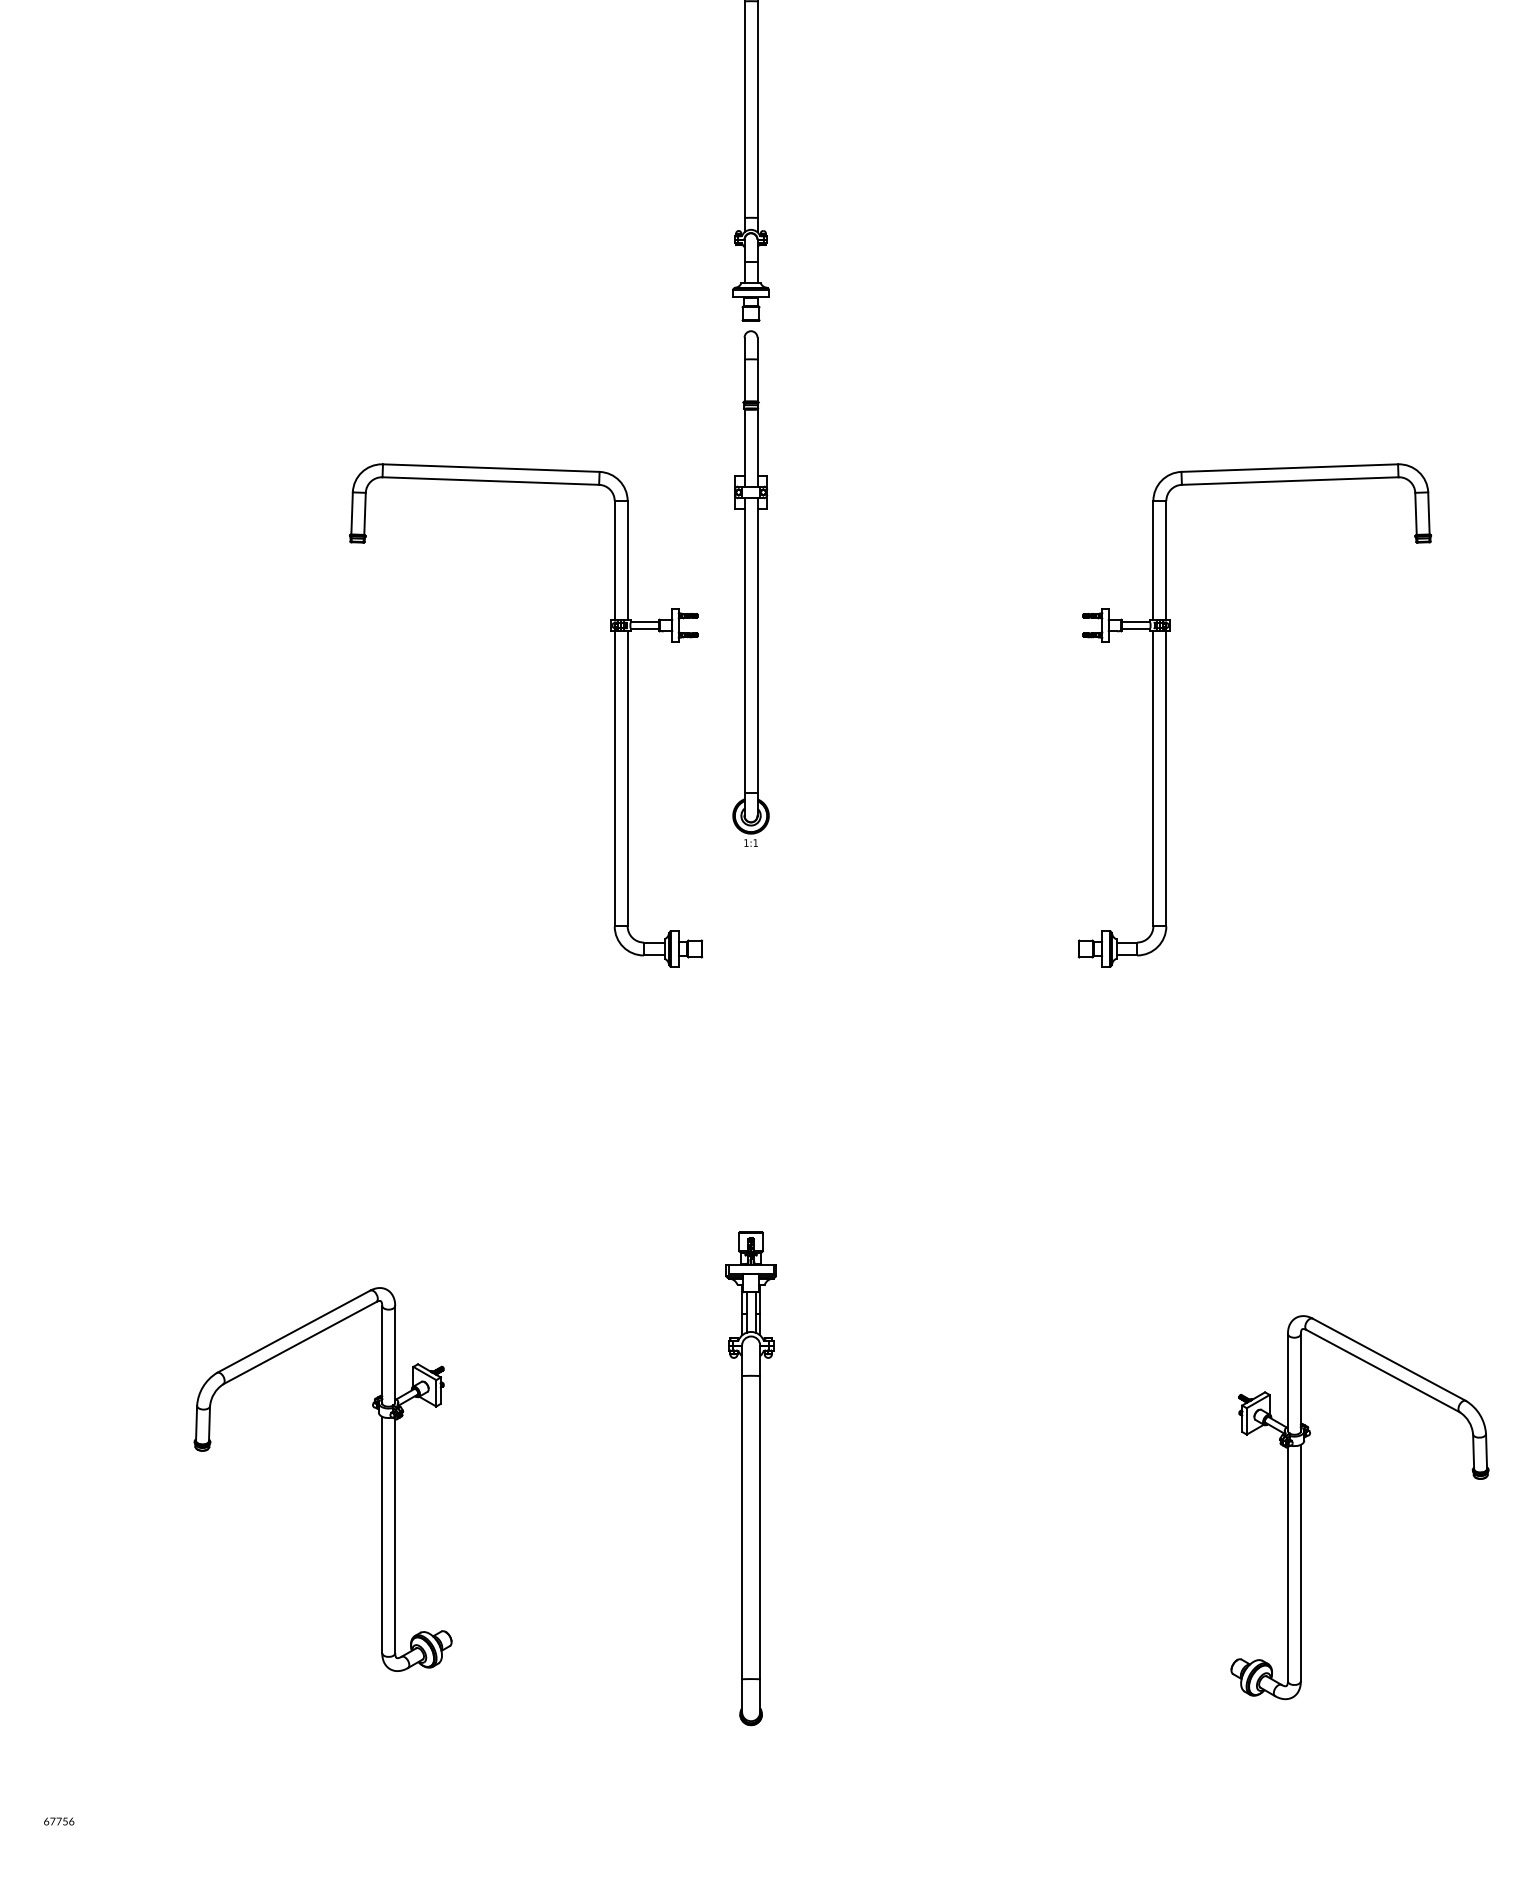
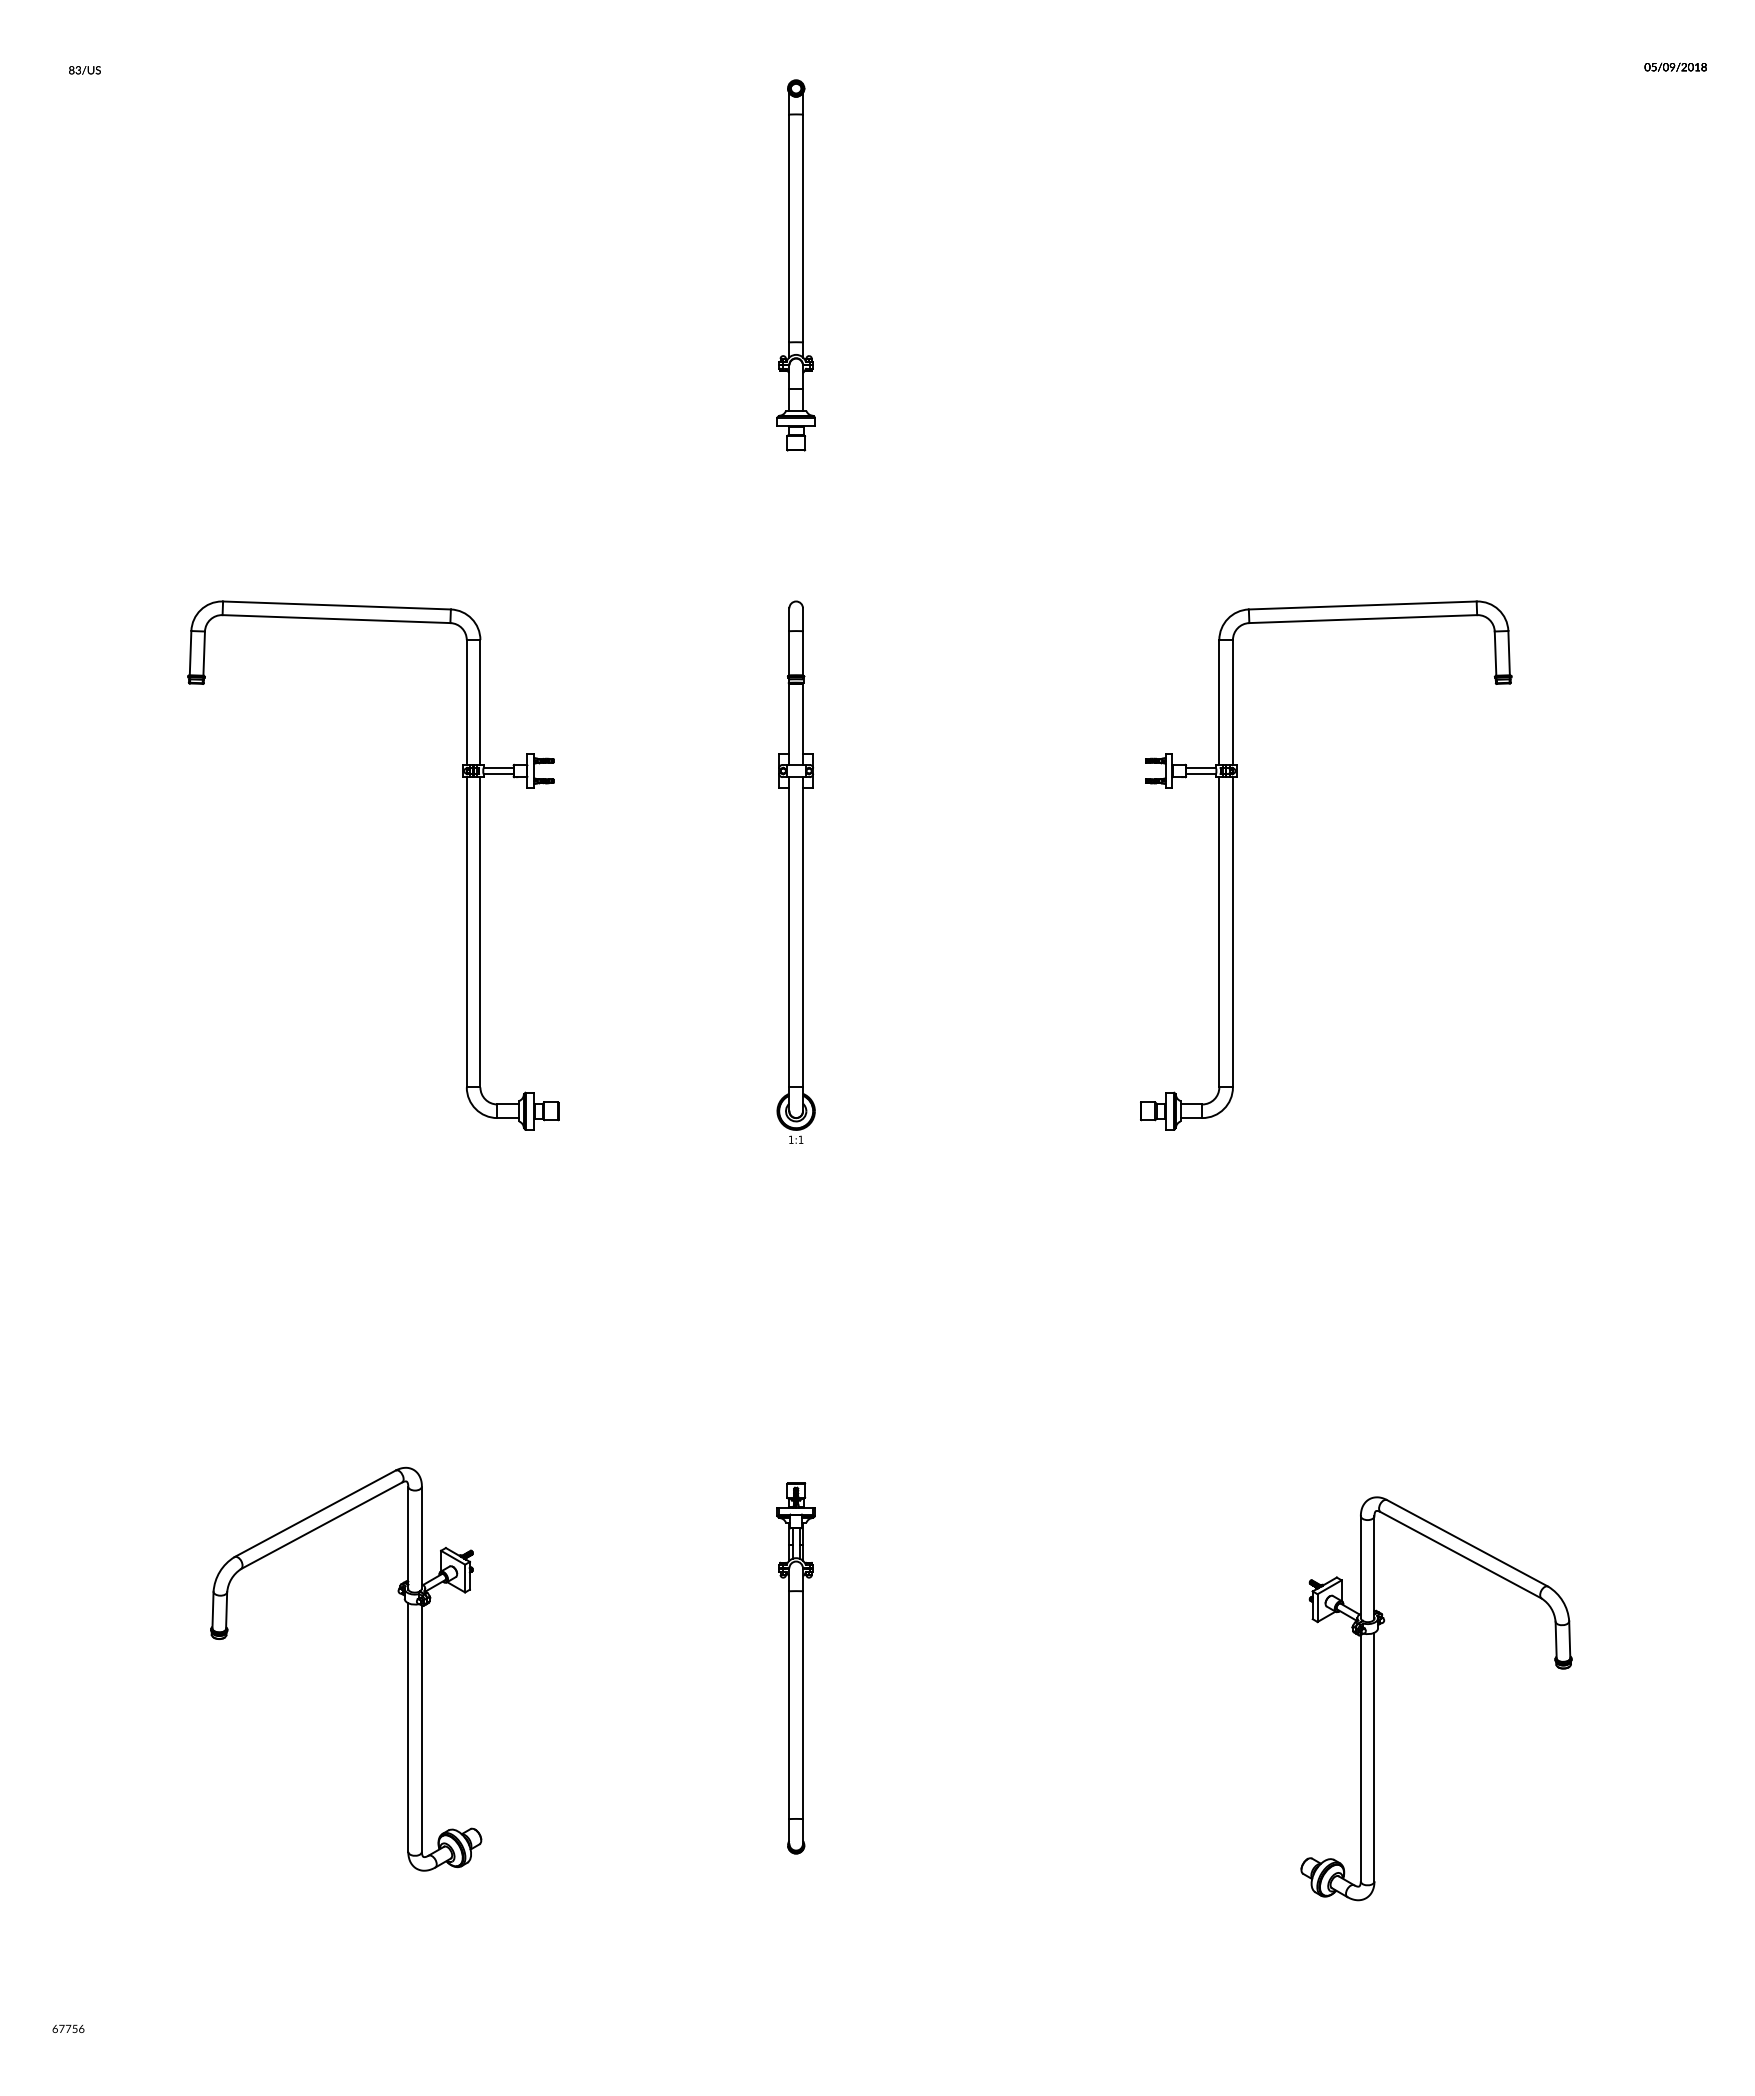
part: (750, 587) -> (795, 871), moved
part: (614, 715) -> (466, 865), moved
part: (750, 1478) -> (795, 1668), size x0.71

